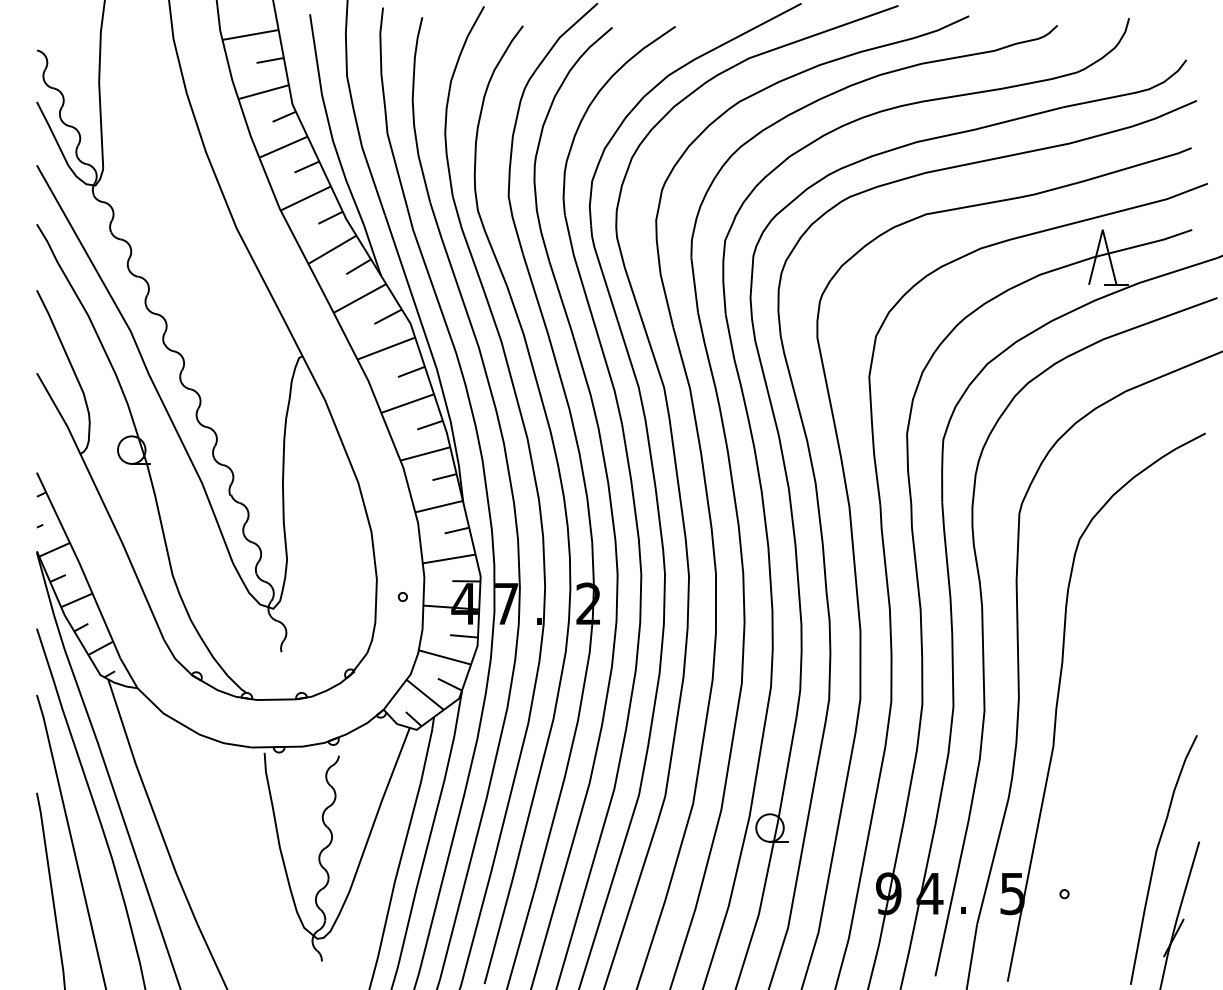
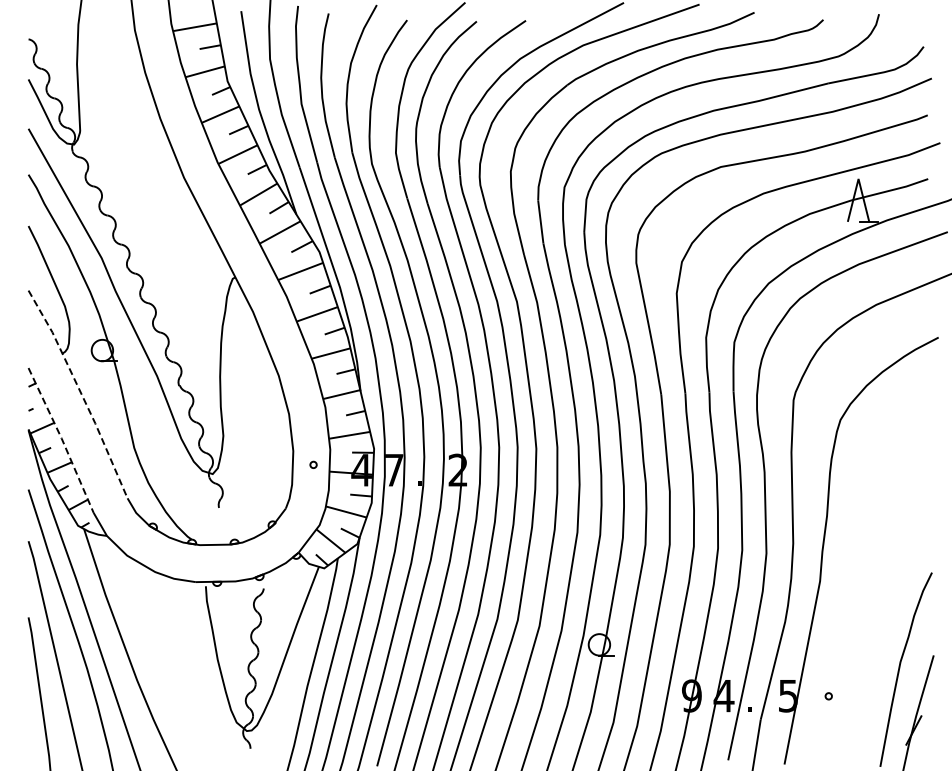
line: (103, 503) -> (80, 392), solid -> dashed
line: (80, 564) -> (62, 439), solid -> dashed

